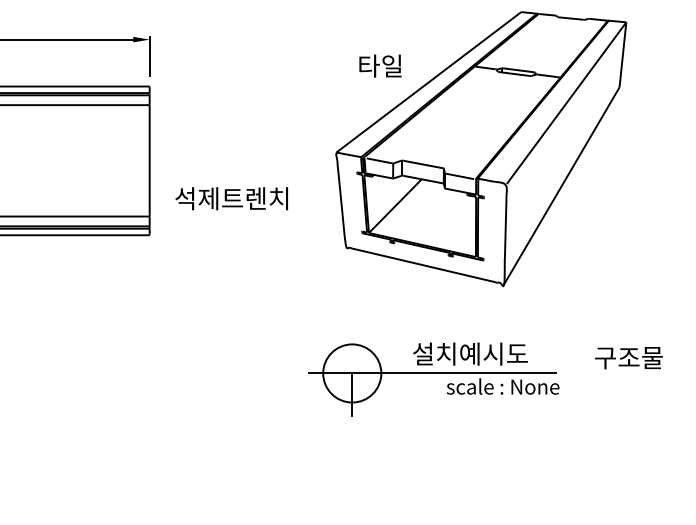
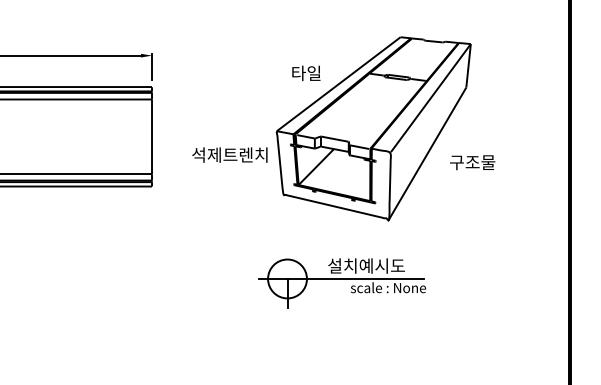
text: (231, 197) -> (229, 154), moved
text: (628, 357) -> (472, 162), moved

